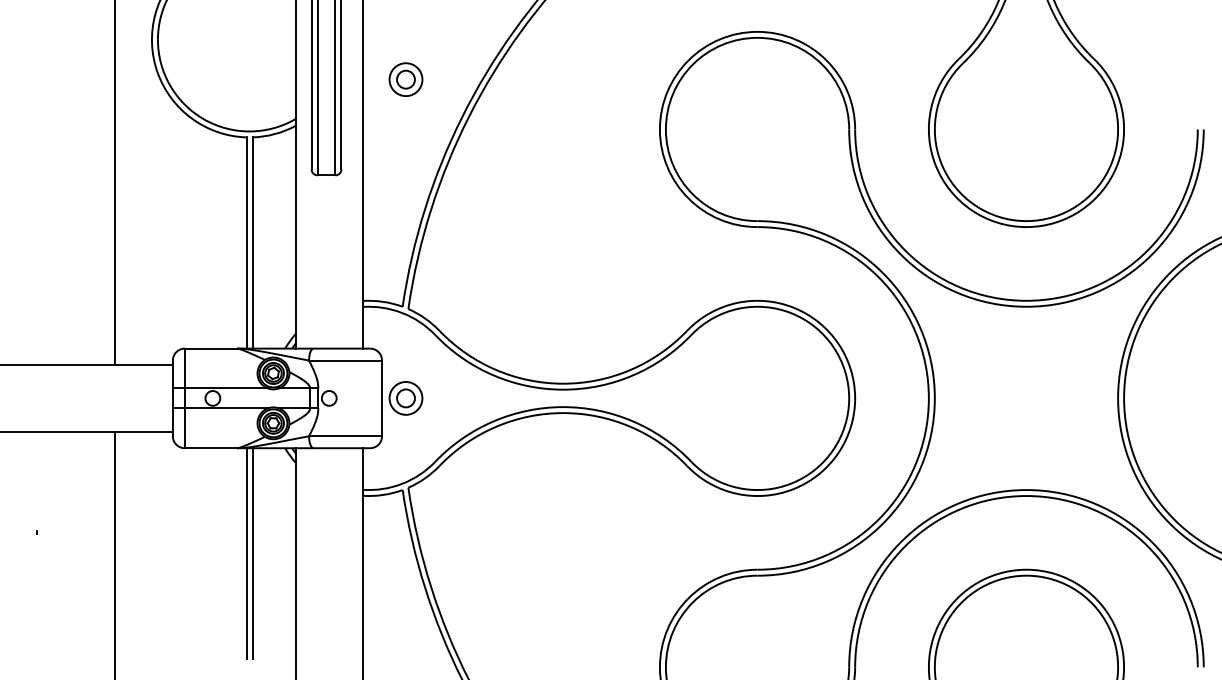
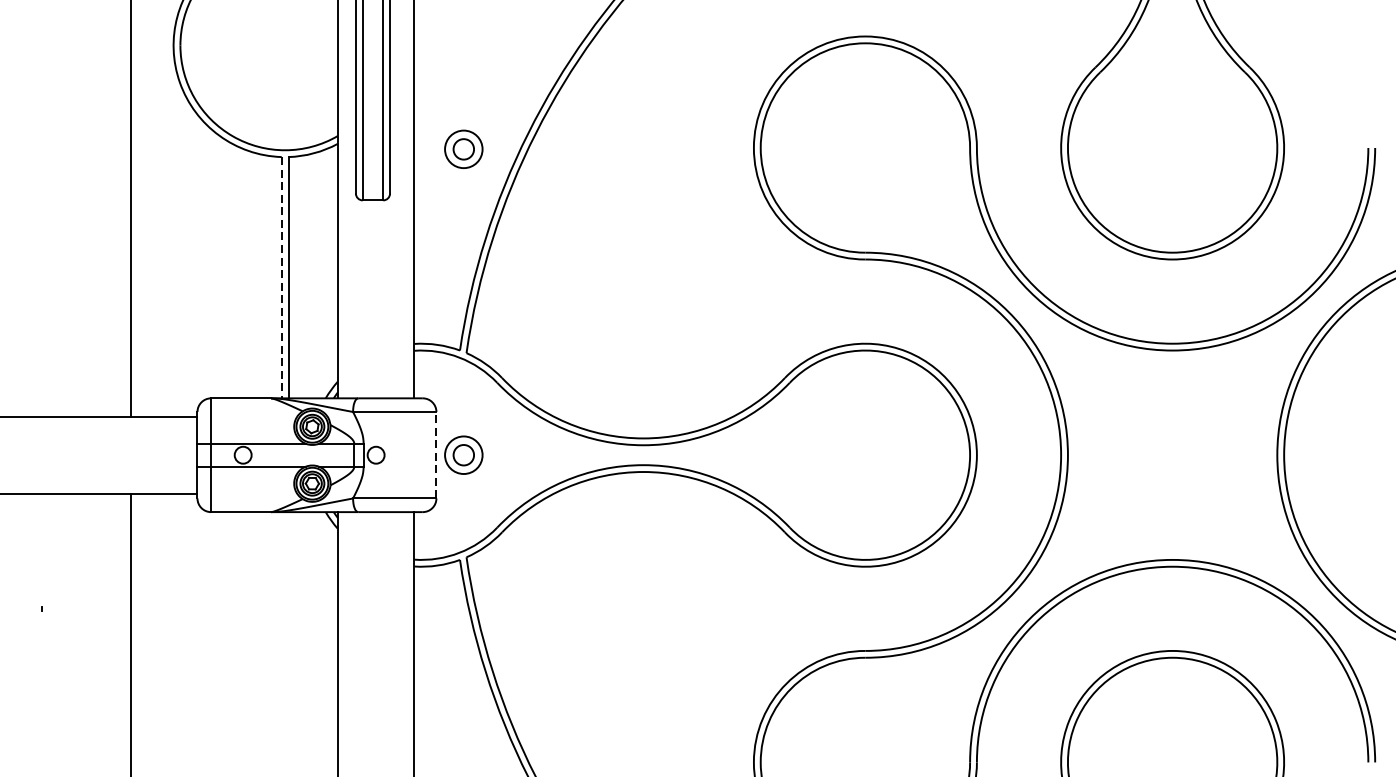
part: (405, 79) -> (463, 149), moved
line: (246, 243) -> (281, 278), solid -> dashed
line: (382, 398) -> (436, 455), solid -> dashed
line: (246, 553) -> (281, 632), removed
line: (252, 553) -> (288, 632), removed

